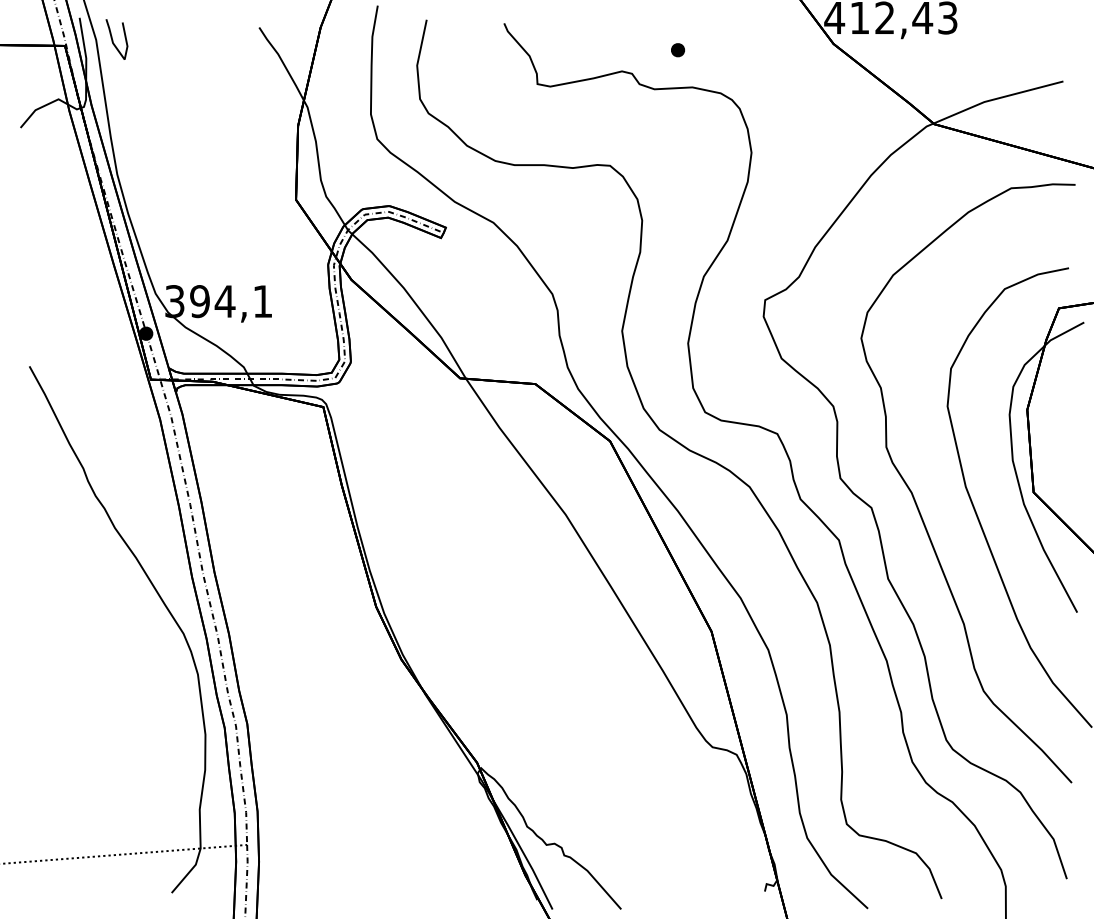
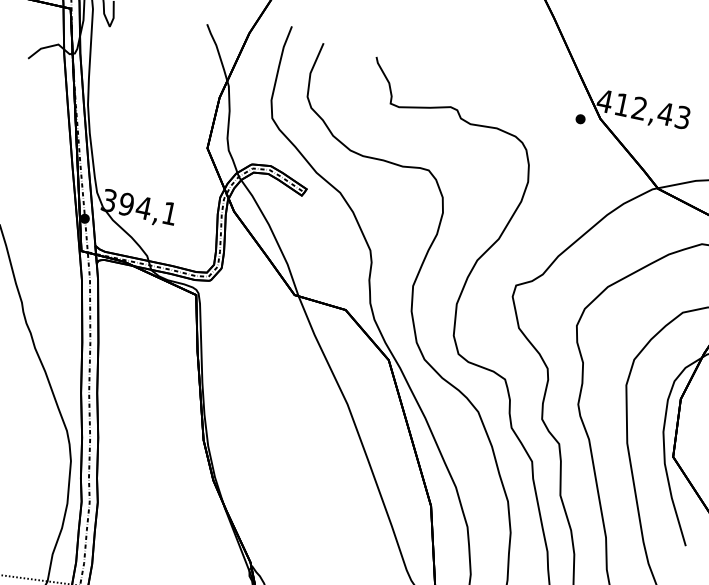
part: (677, 50) -> (580, 119), moved

